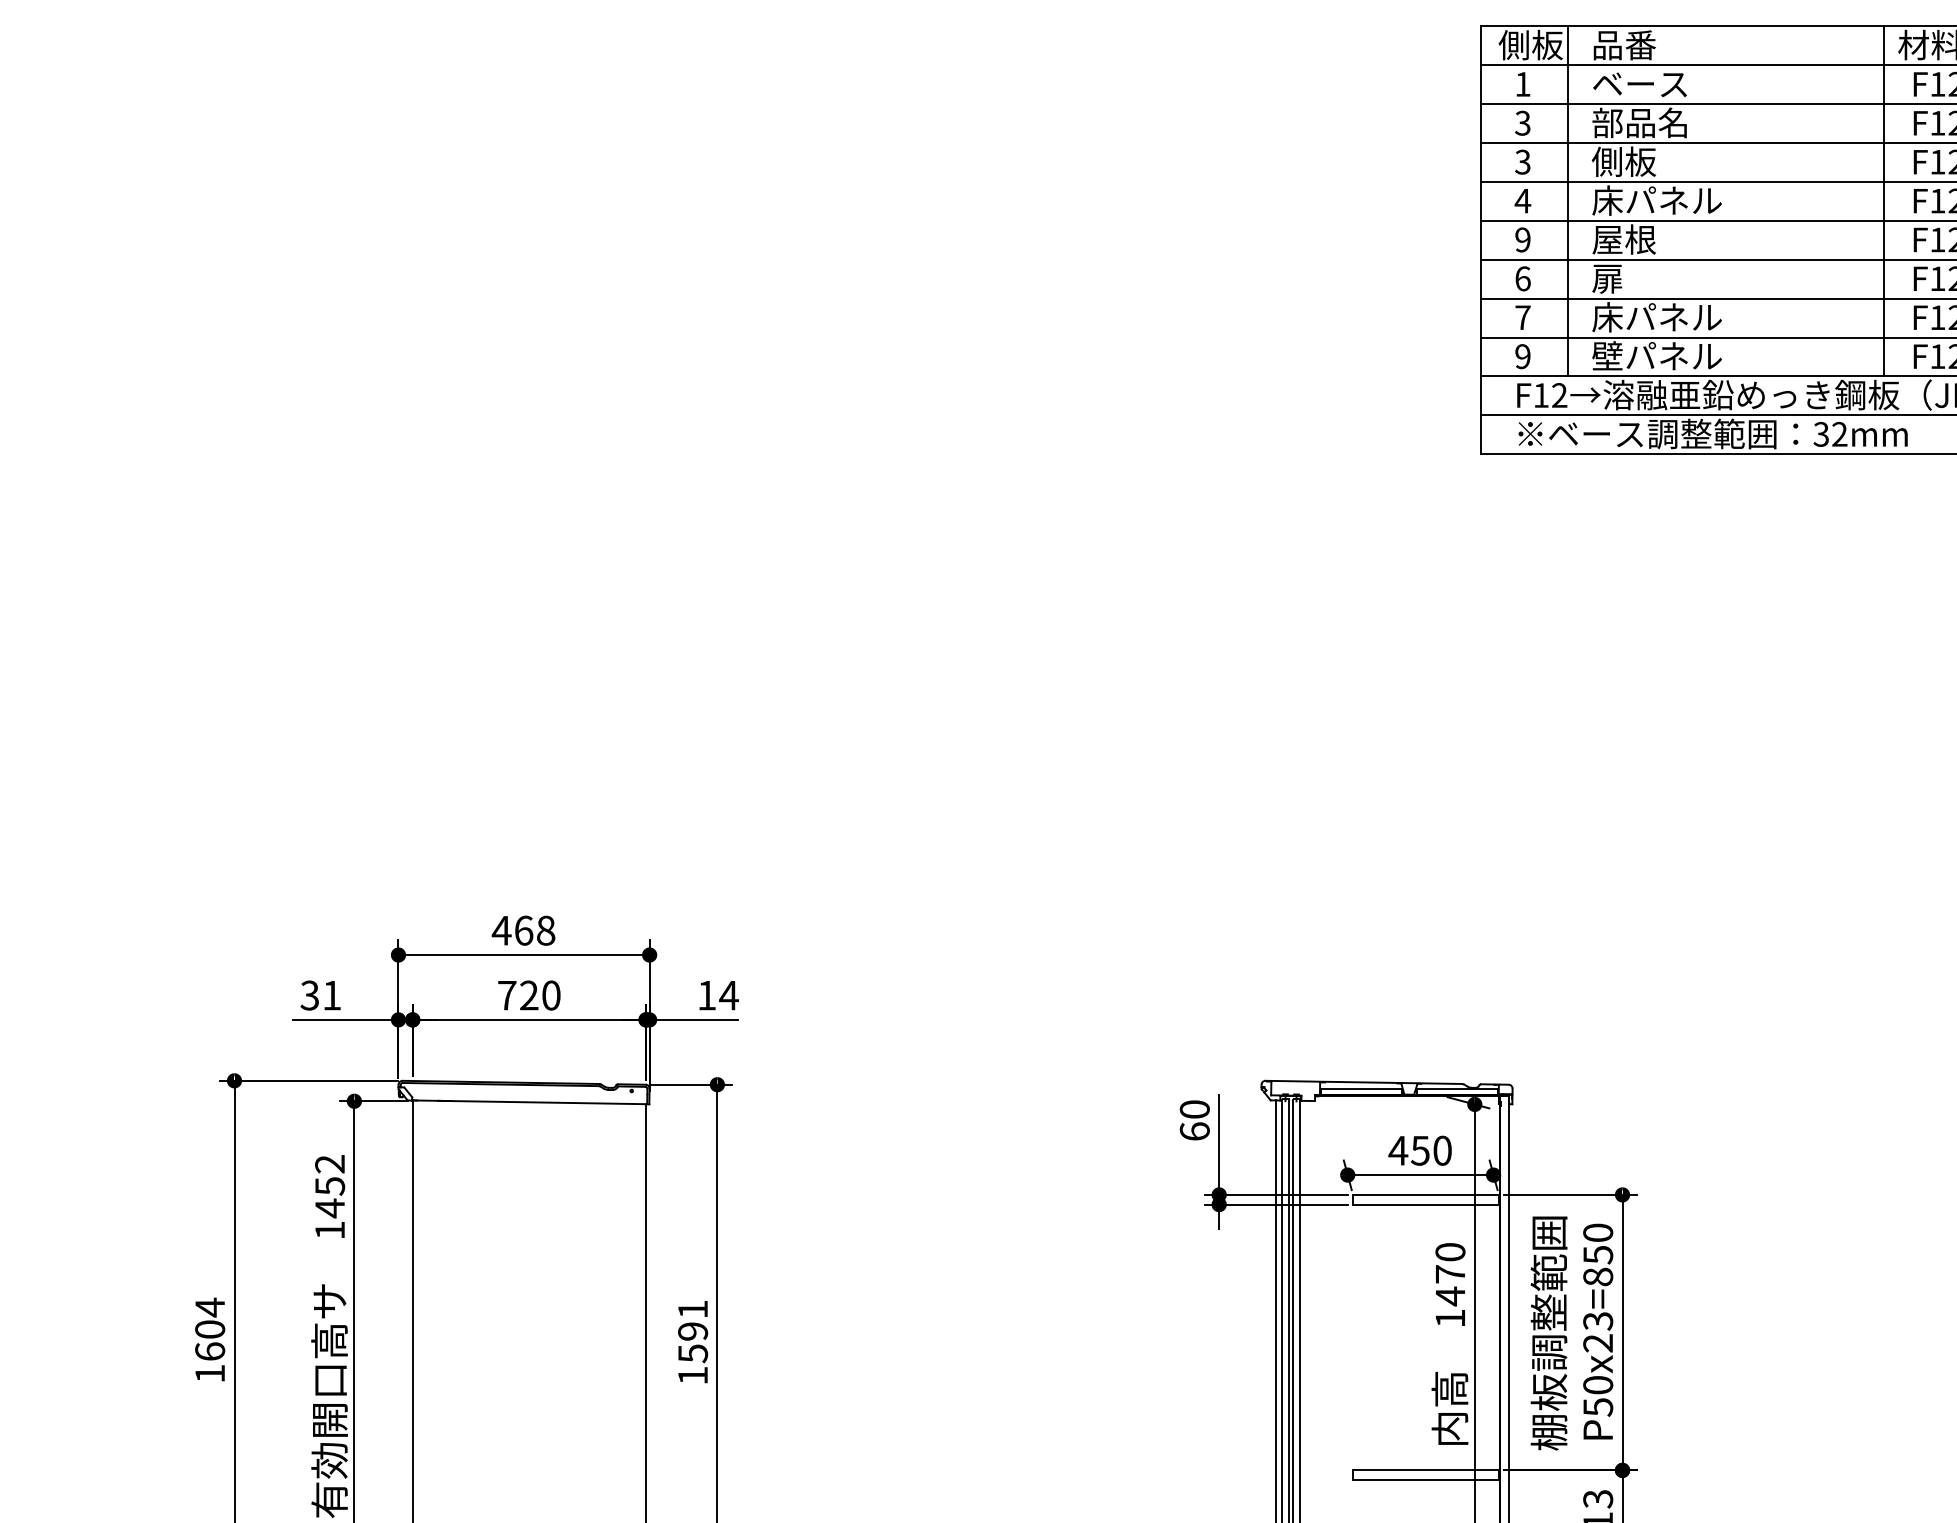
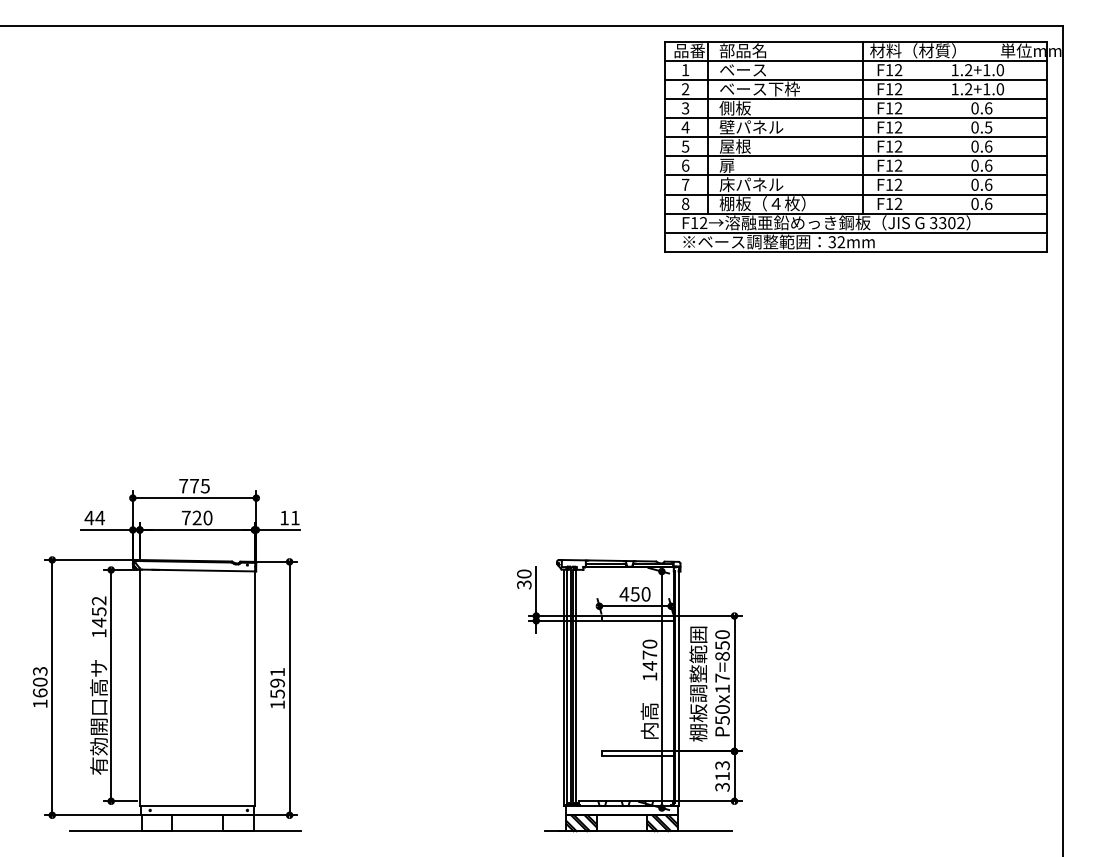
text: (1530, 44) -> (689, 50), 側板 -> 品番
text: (1638, 44) -> (742, 50), 品番 -> 部品名
text: (1673, 121) -> (759, 88), 部品名 -> ベース下枠
text: (1522, 123) -> (685, 89), 3 -> 2
text: (1606, 199) -> (726, 126), 床パネル -> 壁パネル
text: (1522, 239) -> (685, 146), 9 -> 5
text: (1522, 355) -> (685, 203), 9 -> 8
text: (1679, 355) -> (762, 203), 壁パネル -> 棚板（４枚）
text: (521, 929) -> (193, 485), 468 -> 775
text: (320, 994) -> (94, 517), 31 -> 44
text: (729, 994) -> (295, 517), 14 -> 11
text: (1195, 1130) -> (524, 584), 60 -> 30
text: (208, 1307) -> (39, 671), 1604 -> 1603
text: (1598, 1332) -> (722, 683), P50x23=850 -> P50x17=850

